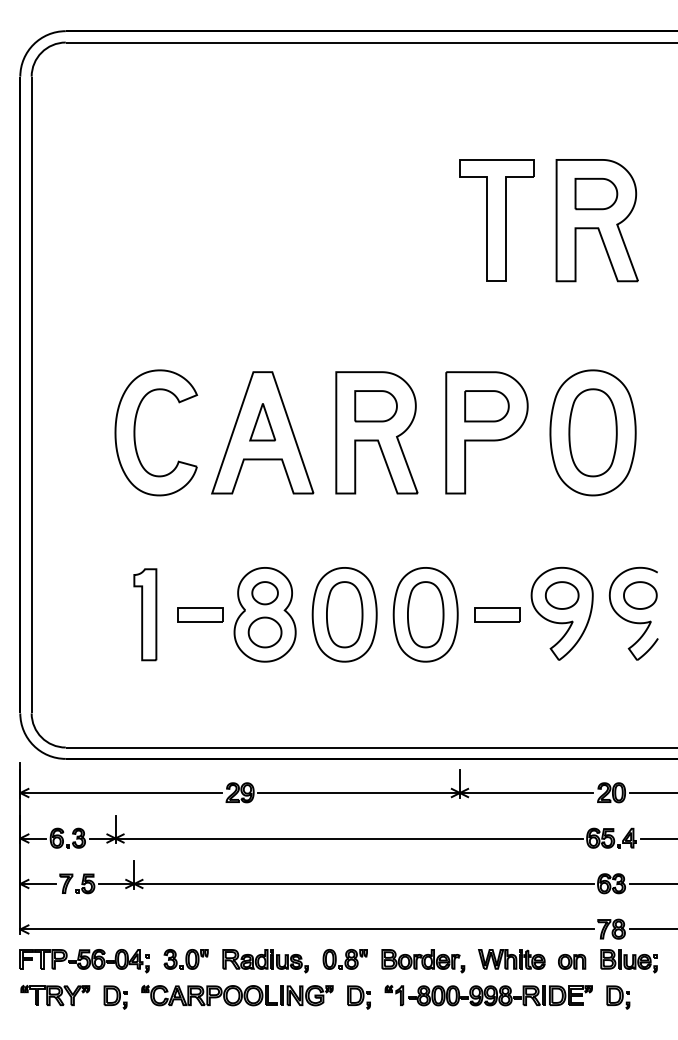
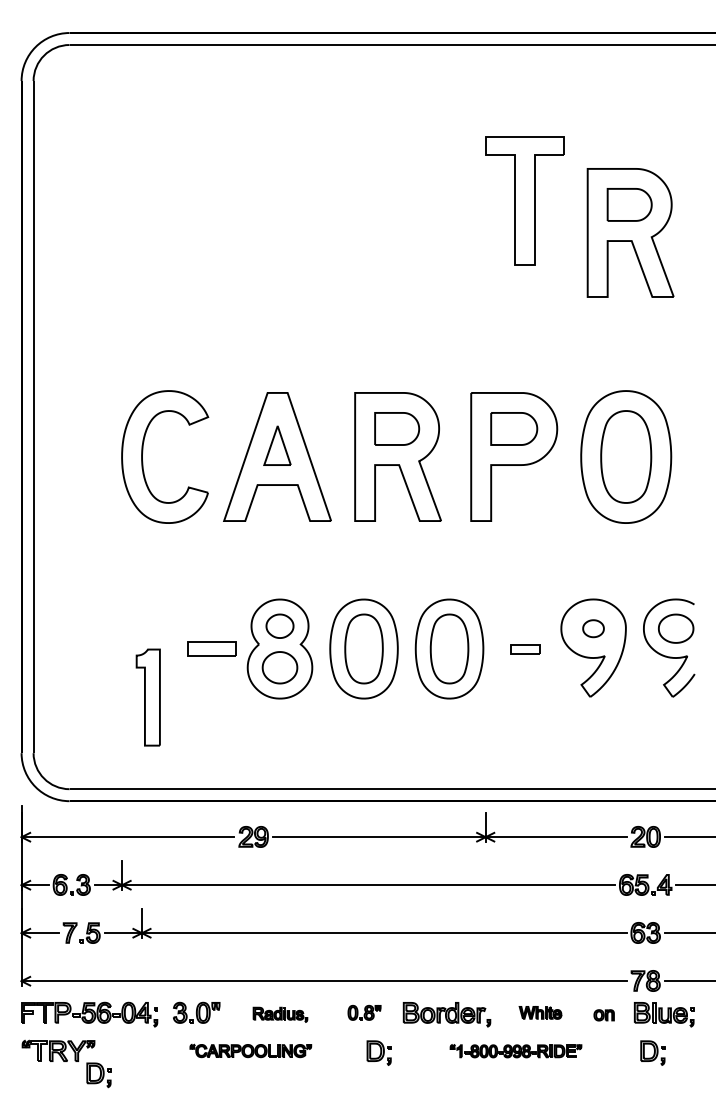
part: (496, 220) -> (524, 201), moved
part: (561, 595) -> (592, 628), size x0.6
part: (145, 614) -> (148, 697), moved
part: (497, 614) -> (525, 648), size x0.6
part: (344, 959) -> (363, 1012), size x0.7
part: (511, 959) -> (540, 1012), size x0.6
part: (265, 961) -> (280, 1015), size x0.6
part: (572, 961) -> (604, 1015), size x0.7
part: (237, 995) -> (250, 1050), size x0.6
part: (488, 995) -> (515, 1050), size x0.6
part: (115, 997) -> (98, 1075), moved

